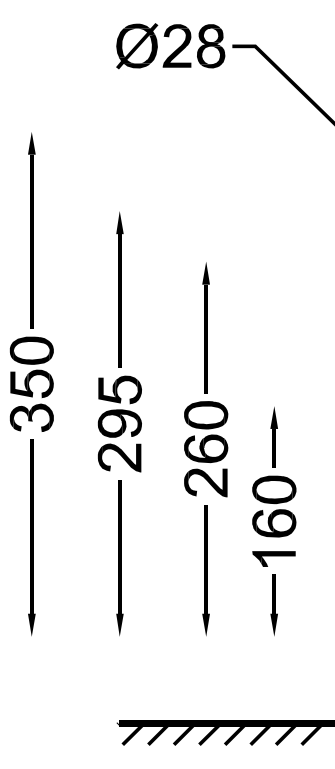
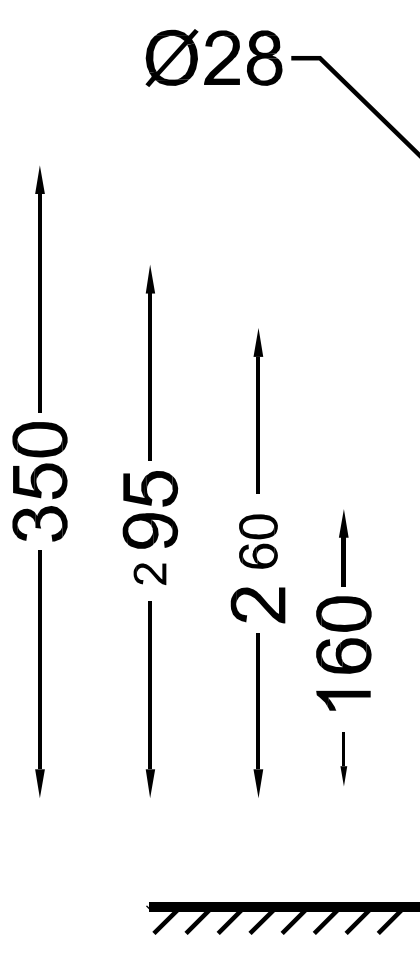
part: (206, 431) -> (258, 541), size x0.7
part: (119, 458) -> (149, 574), size x0.6
part: (274, 605) -> (343, 758), size x0.7

